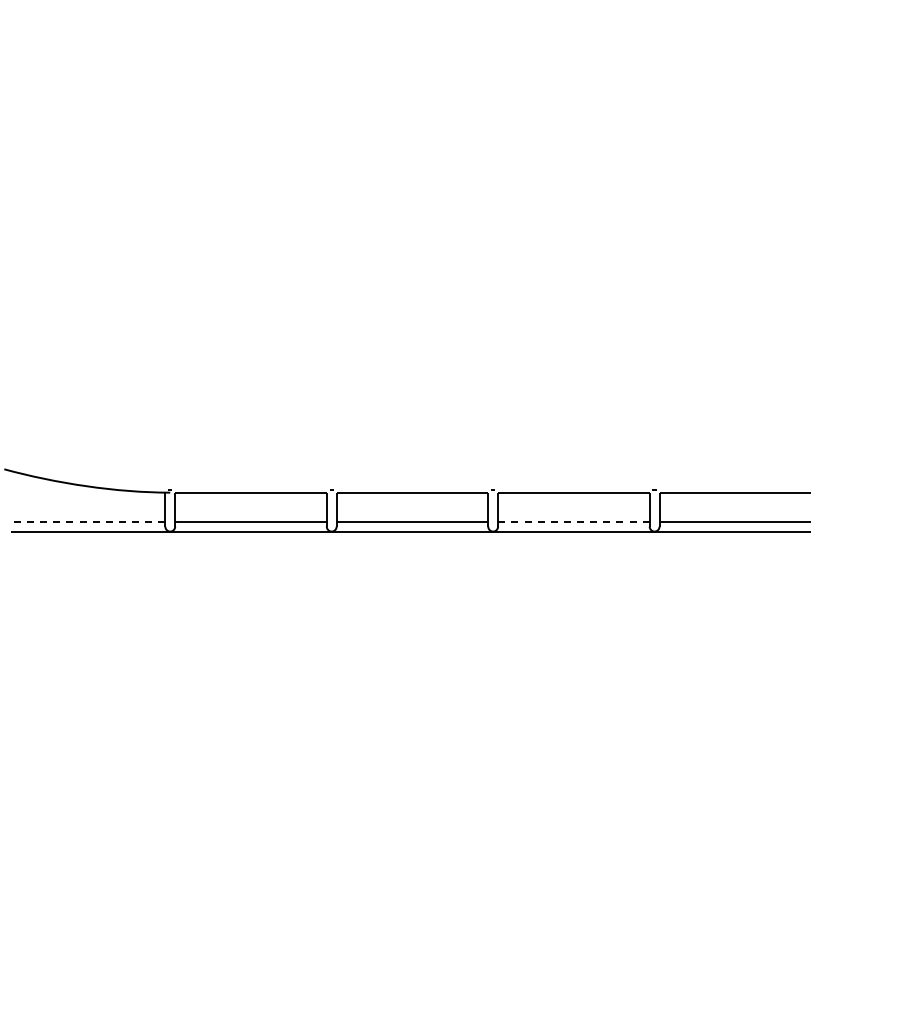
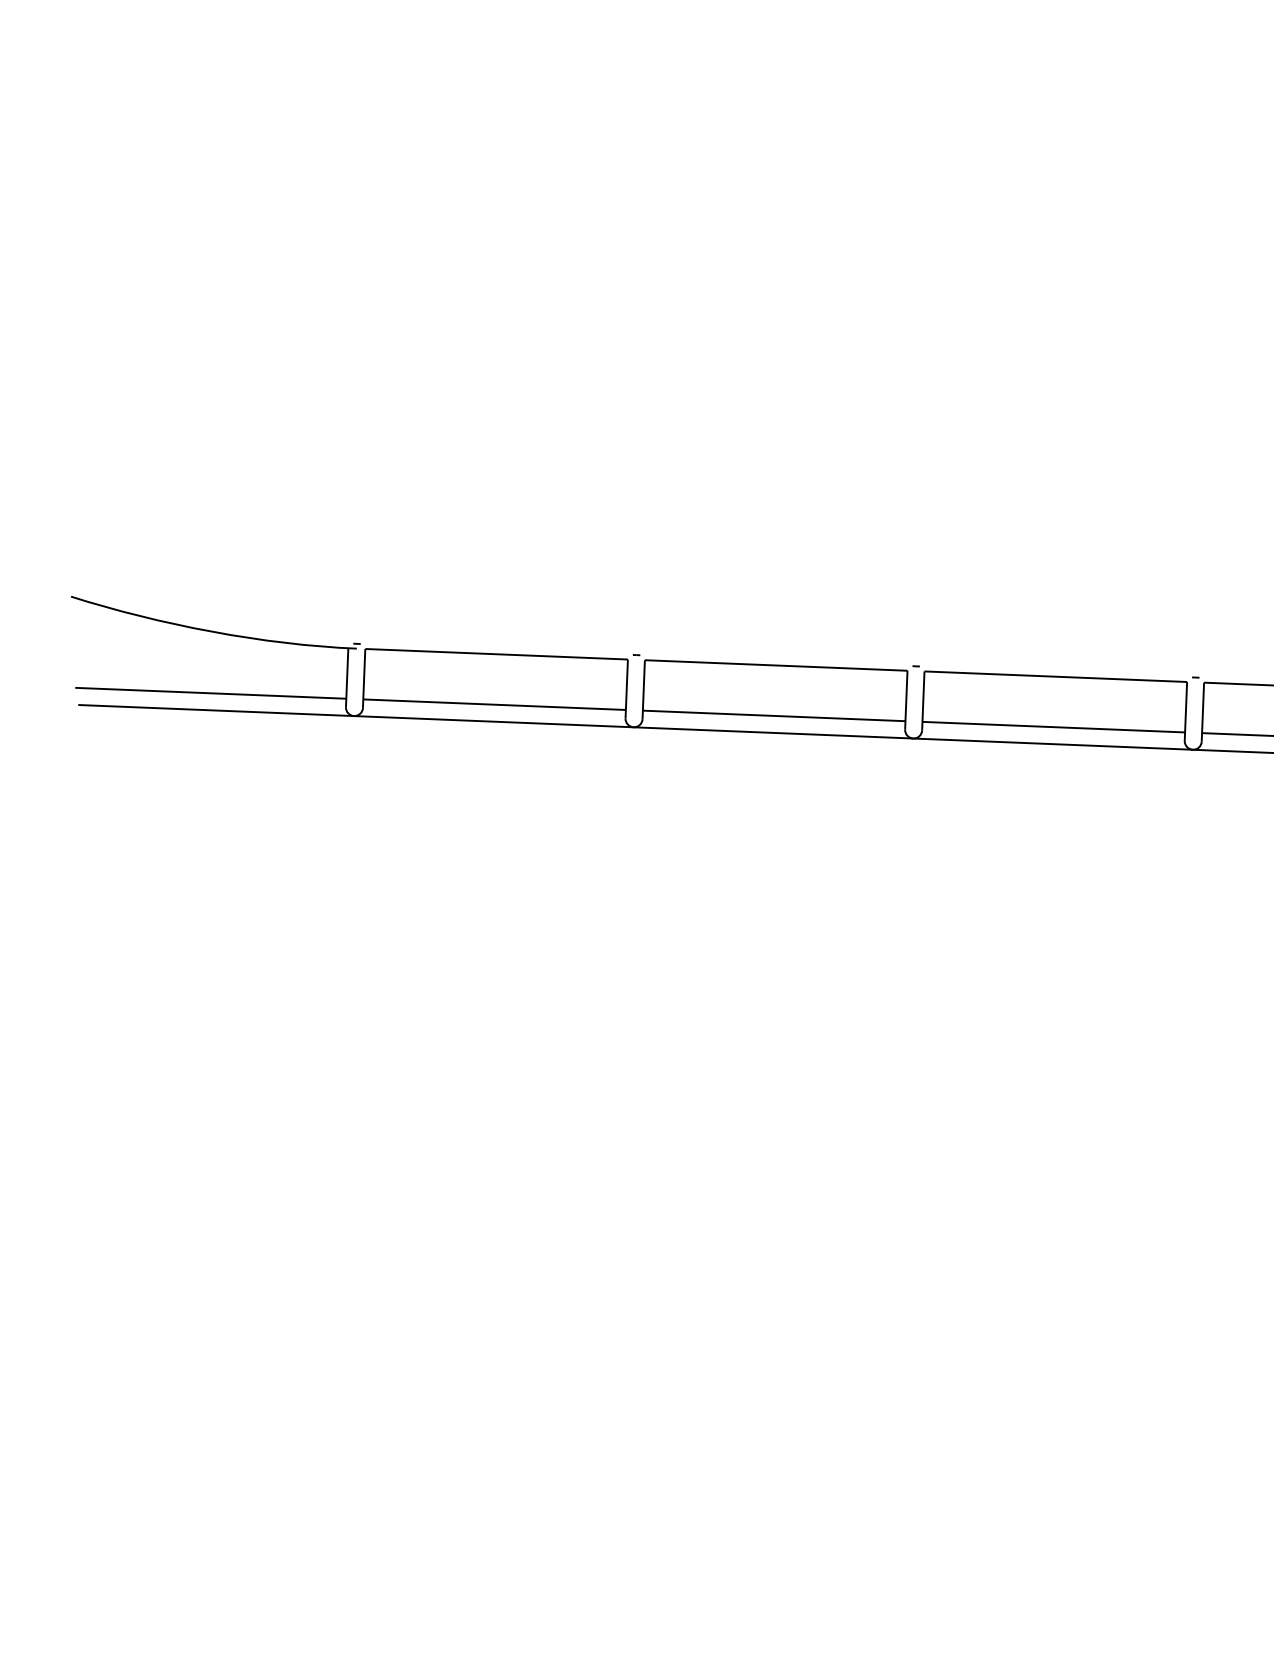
line: (86, 521) -> (209, 692), dashed -> solid
line: (573, 521) -> (1053, 726), dashed -> solid

